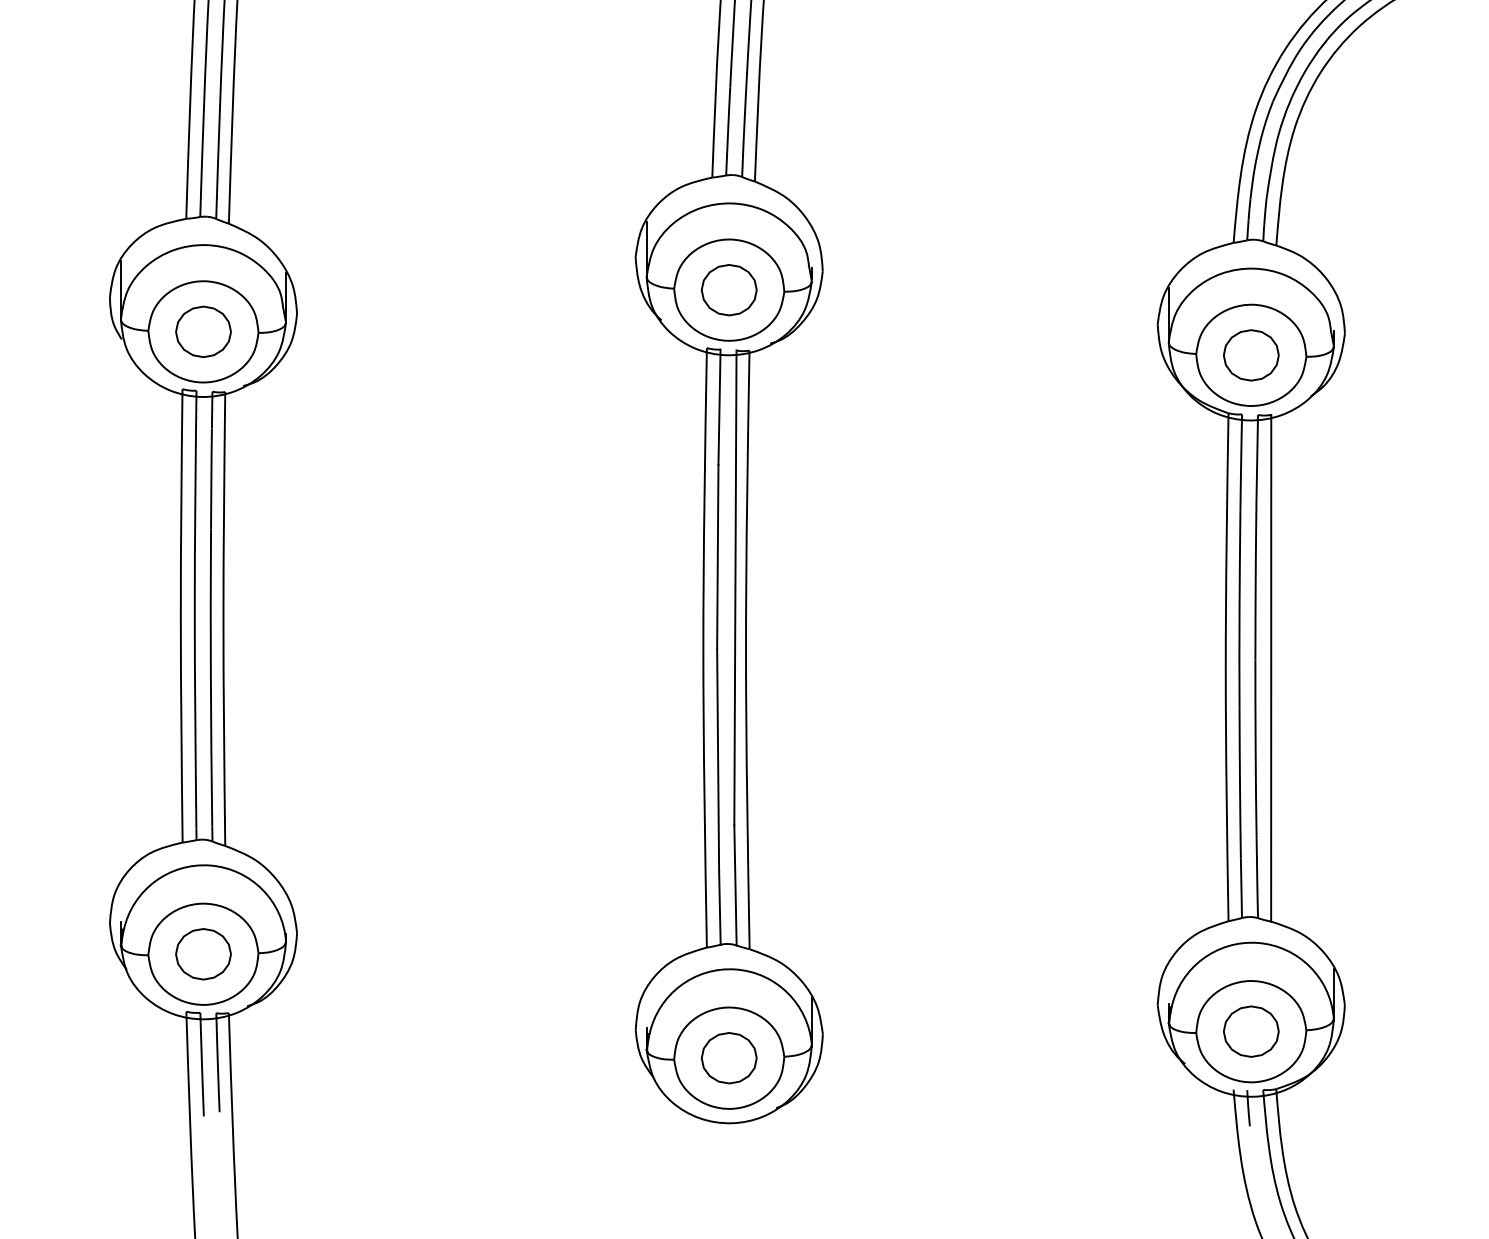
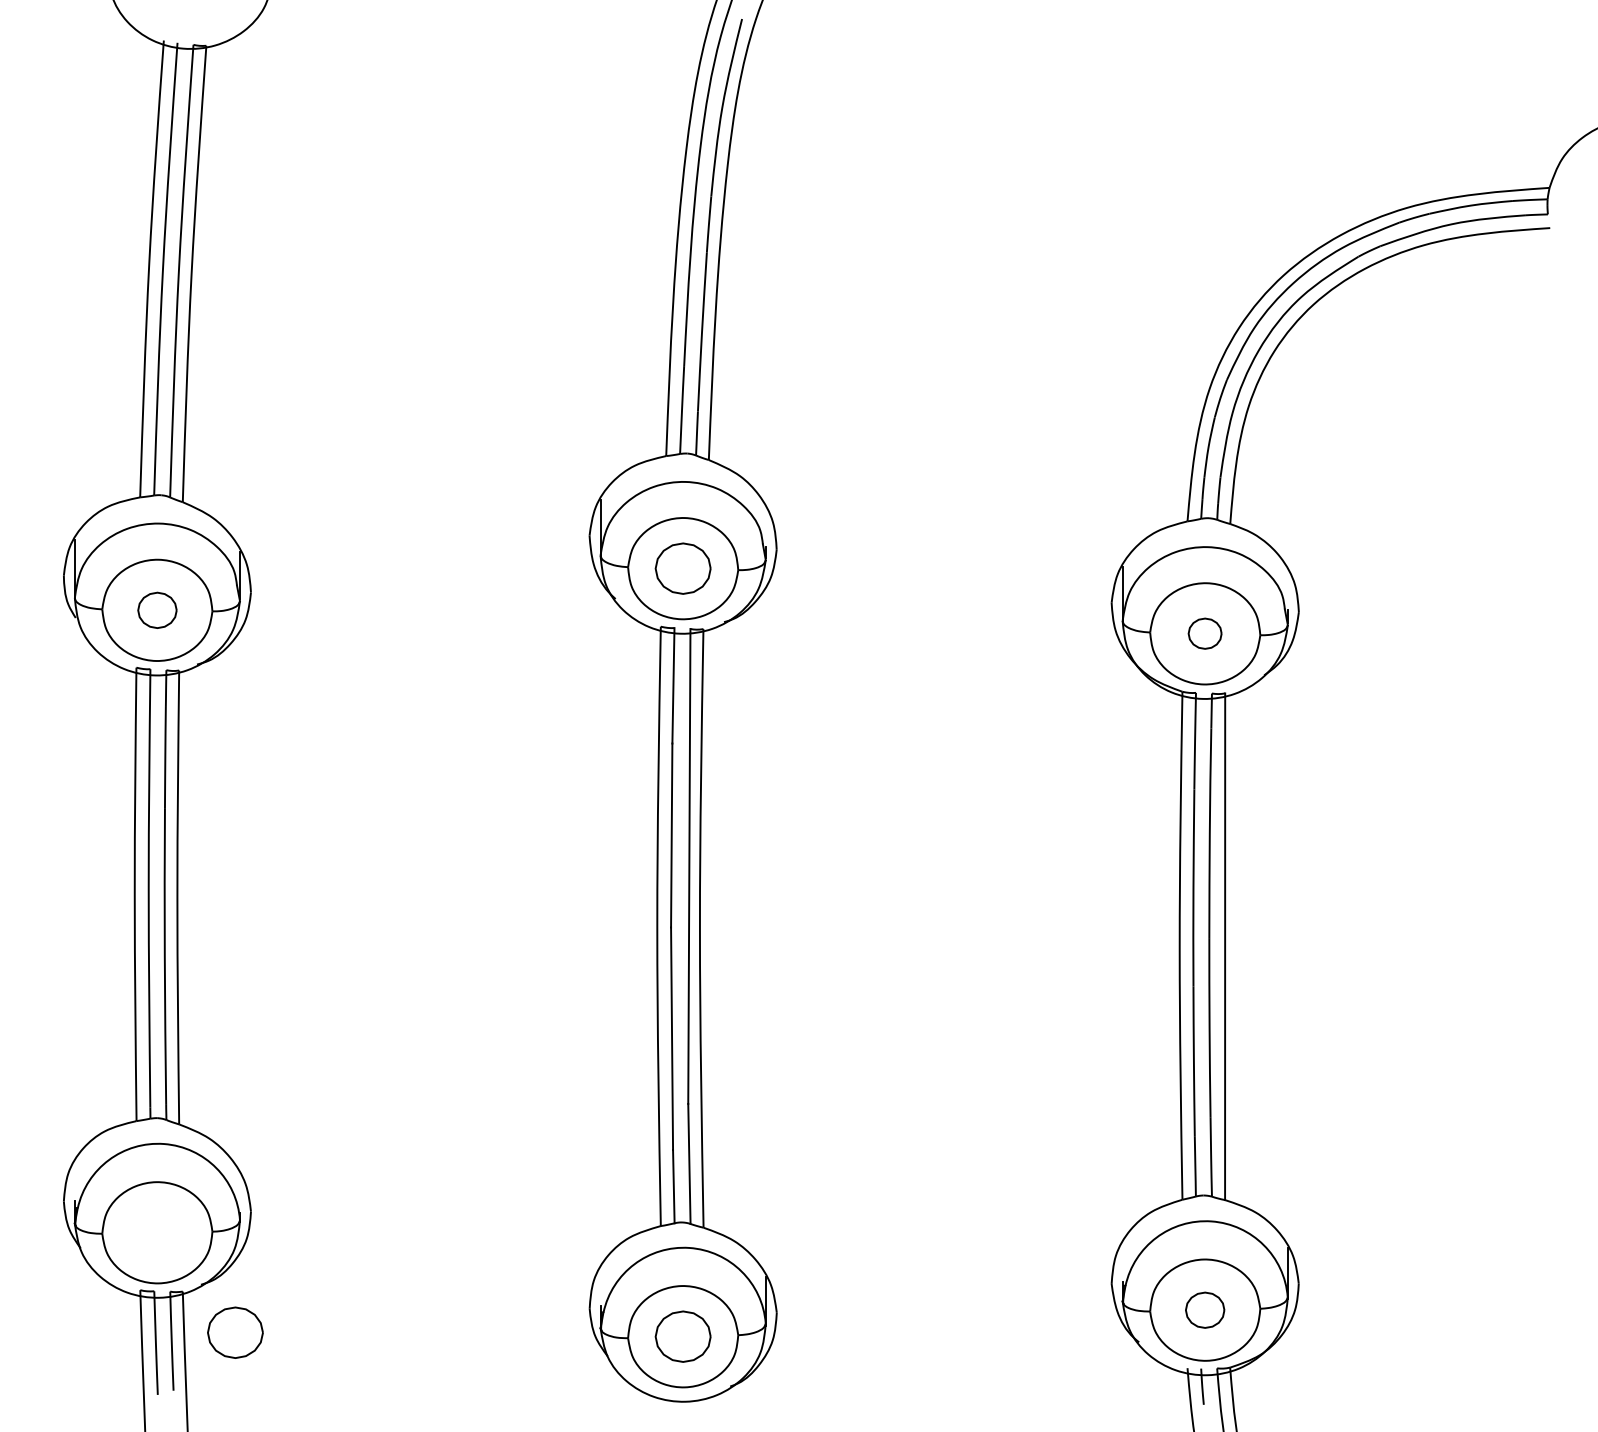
part: (203, 332) -> (157, 610), size x0.7
part: (1250, 355) -> (1204, 633), size x0.6
part: (203, 954) -> (235, 1332), moved
part: (1250, 1032) -> (1204, 1310), size x0.7

